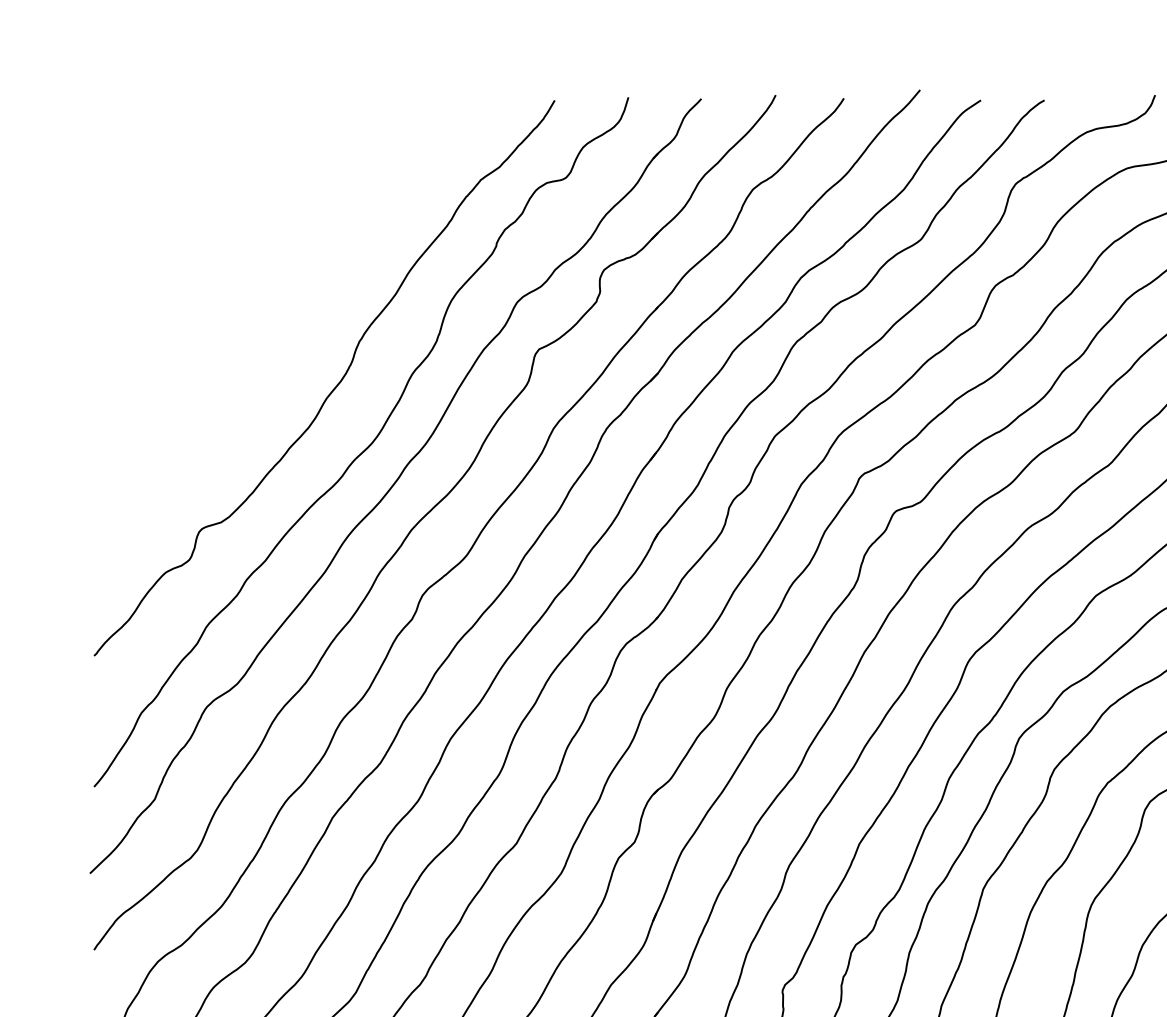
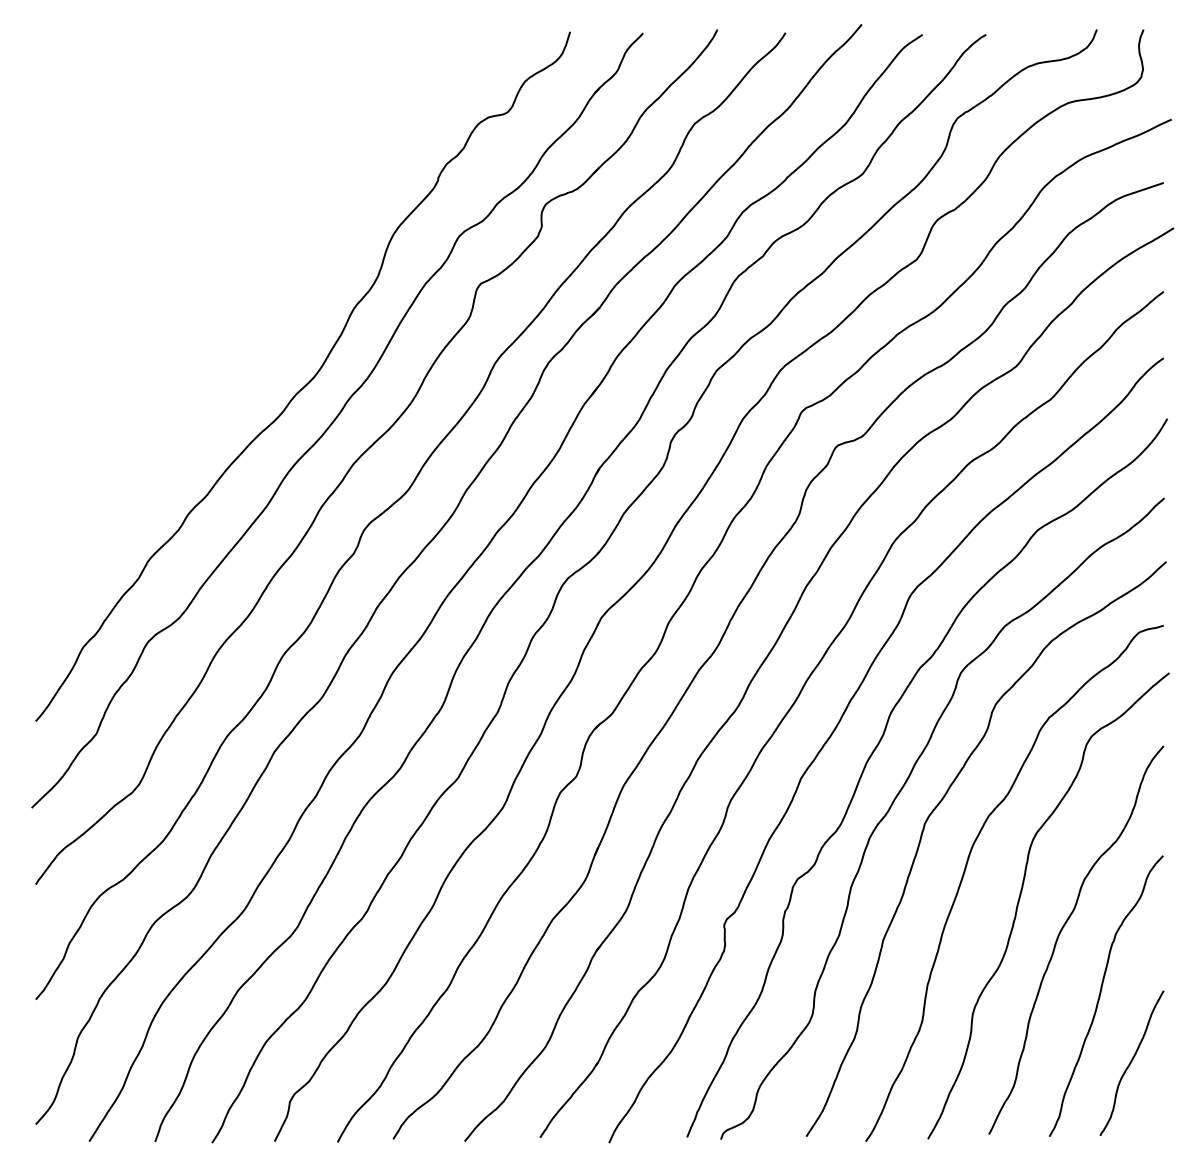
curve: (334, 387) -> (276, 321), removed

